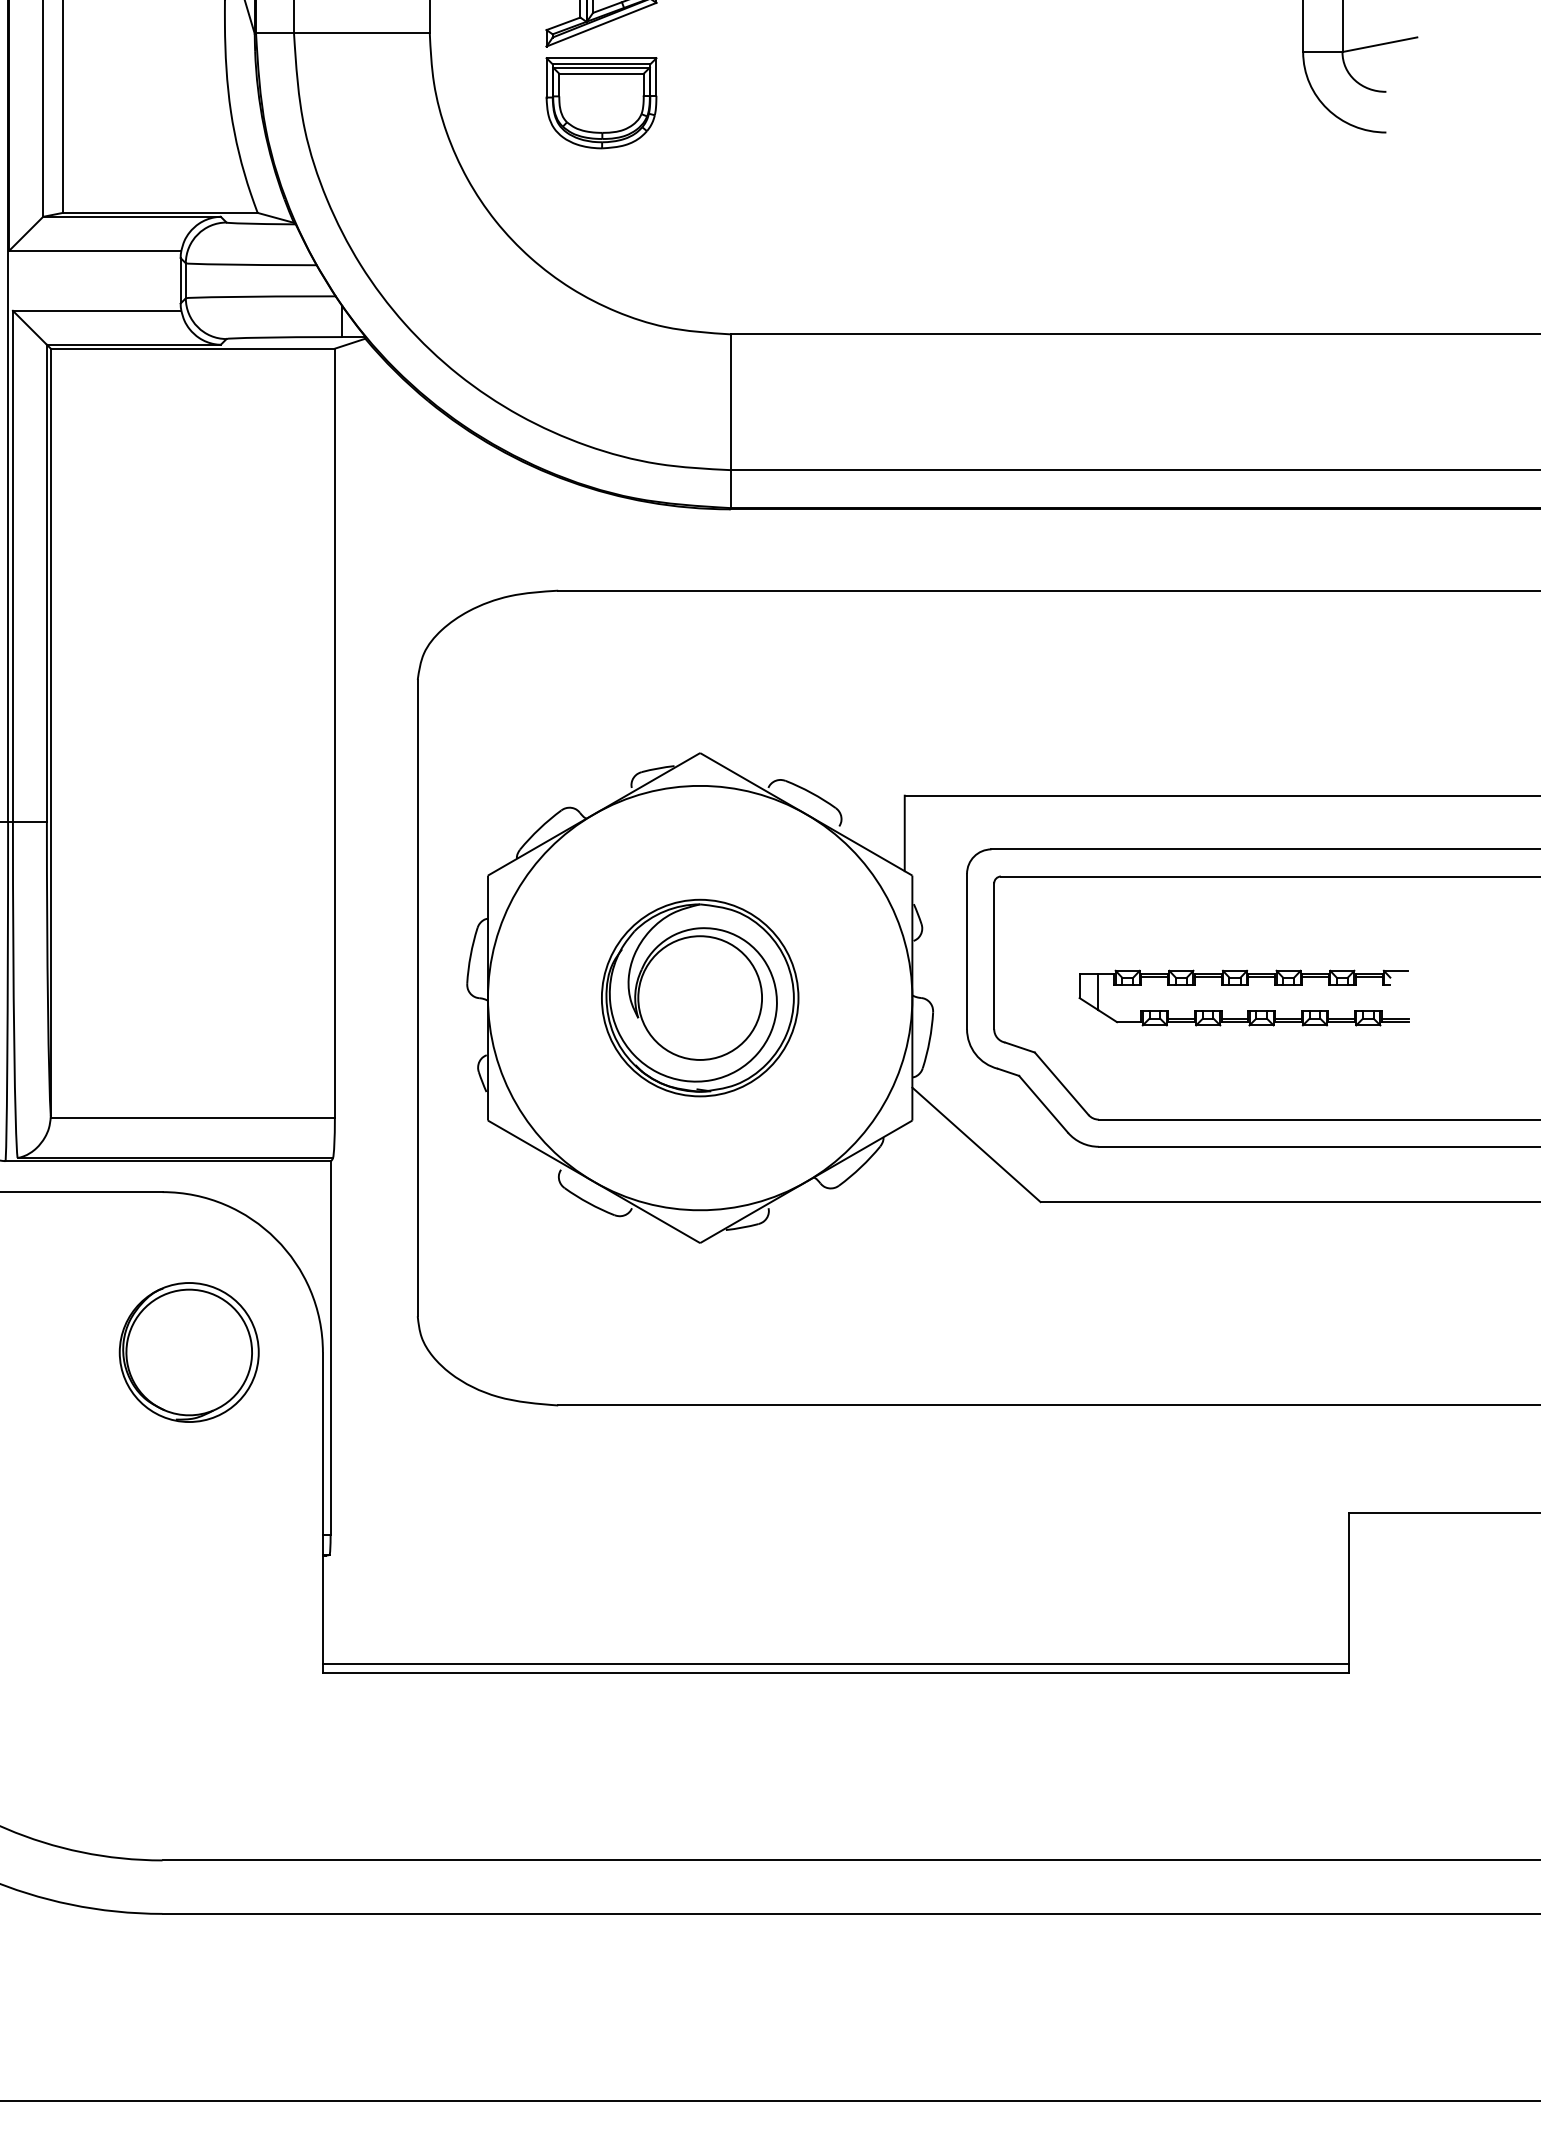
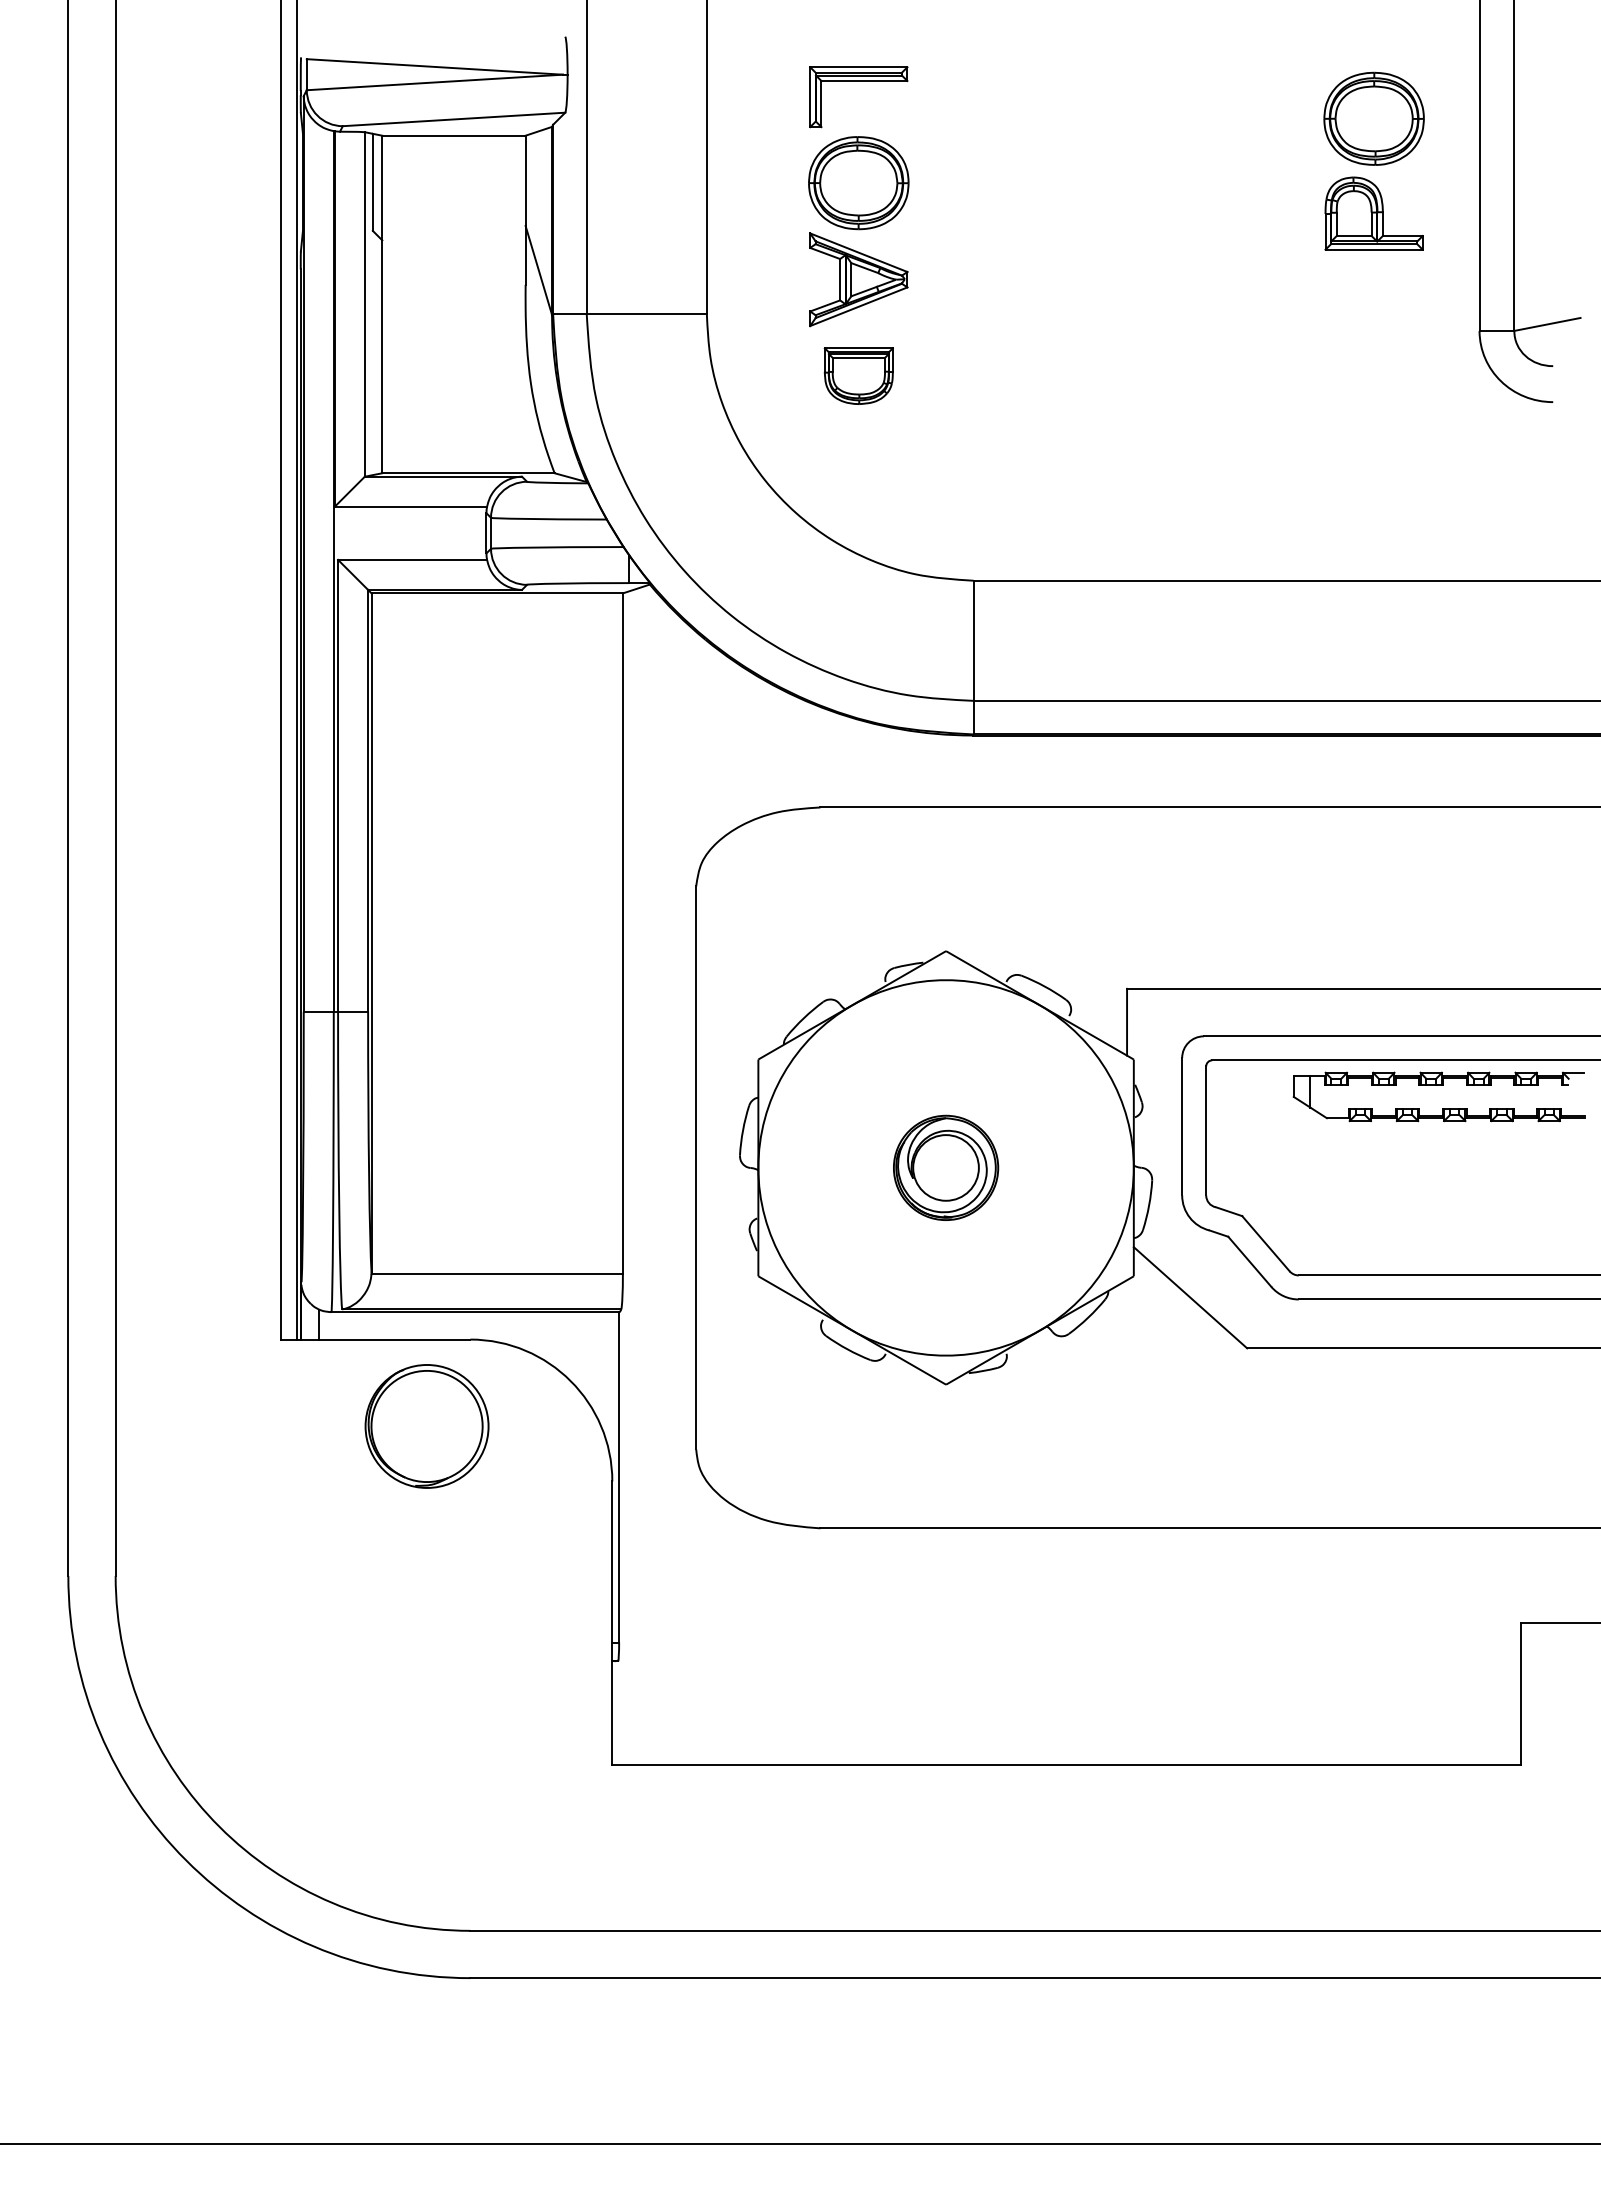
part: (601, 102) -> (858, 375), size x0.7
part: (1243, 985) -> (1438, 1085), moved
part: (699, 997) -> (945, 1167), size x0.6
part: (188, 1352) -> (426, 1426), moved
line: (836, 1664) -> (1066, 1757), removed

